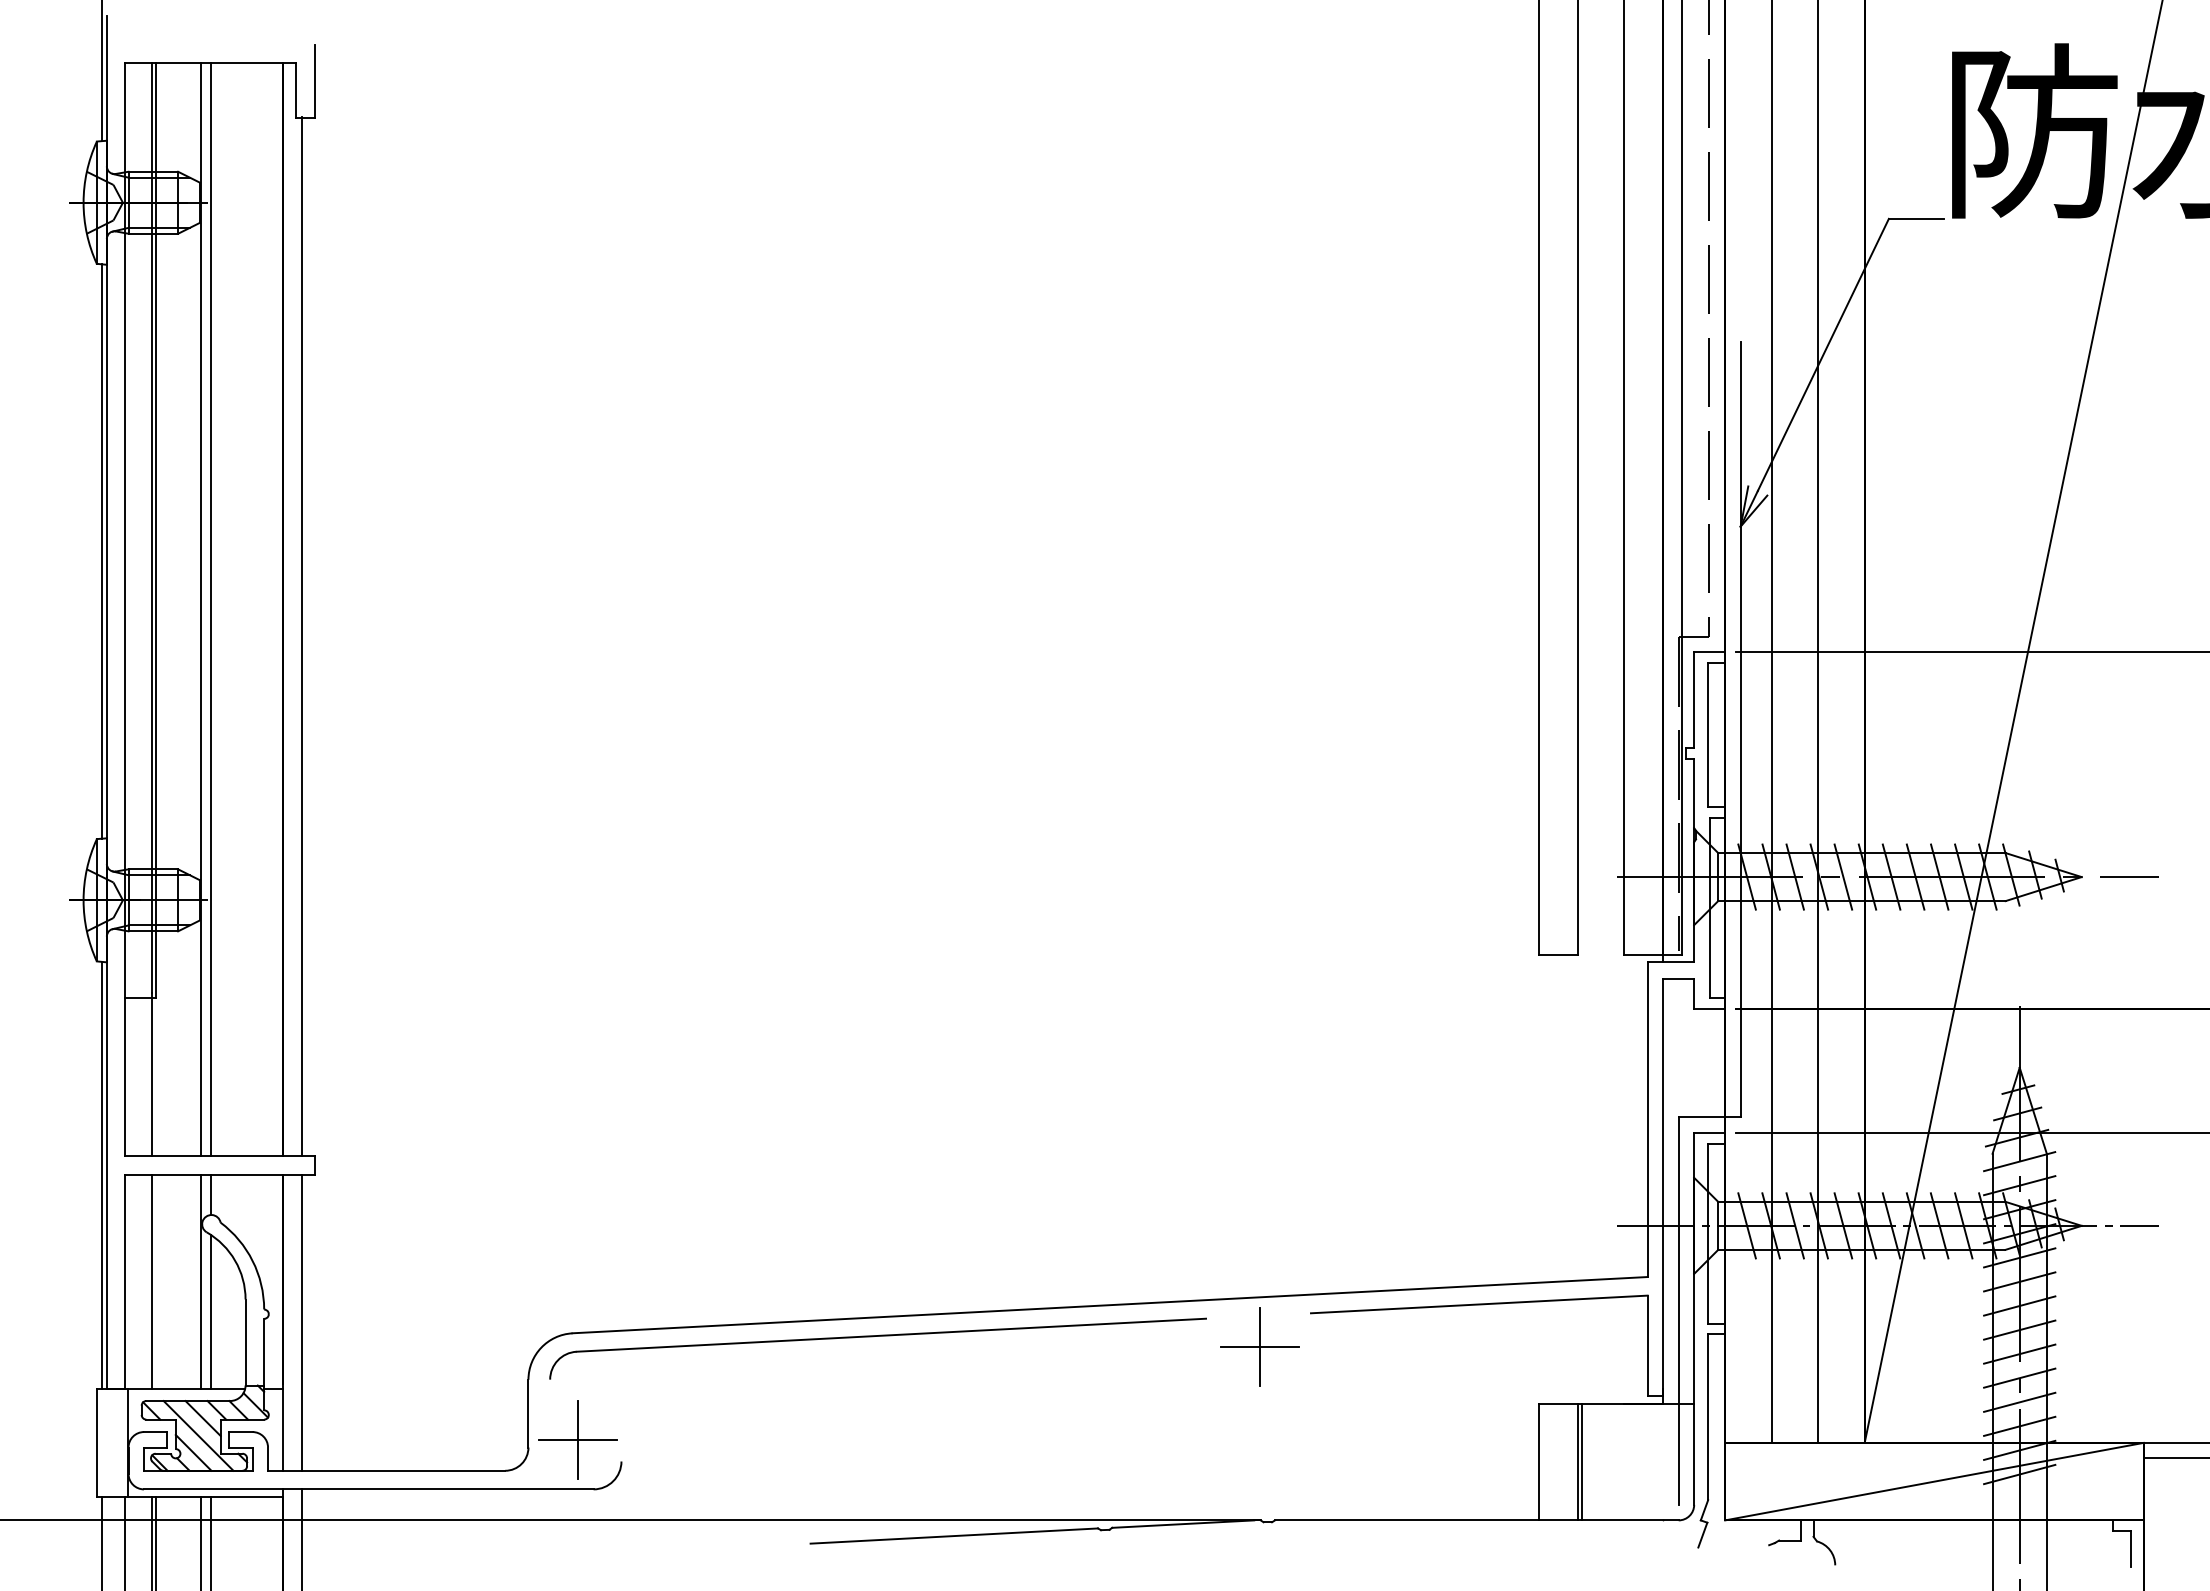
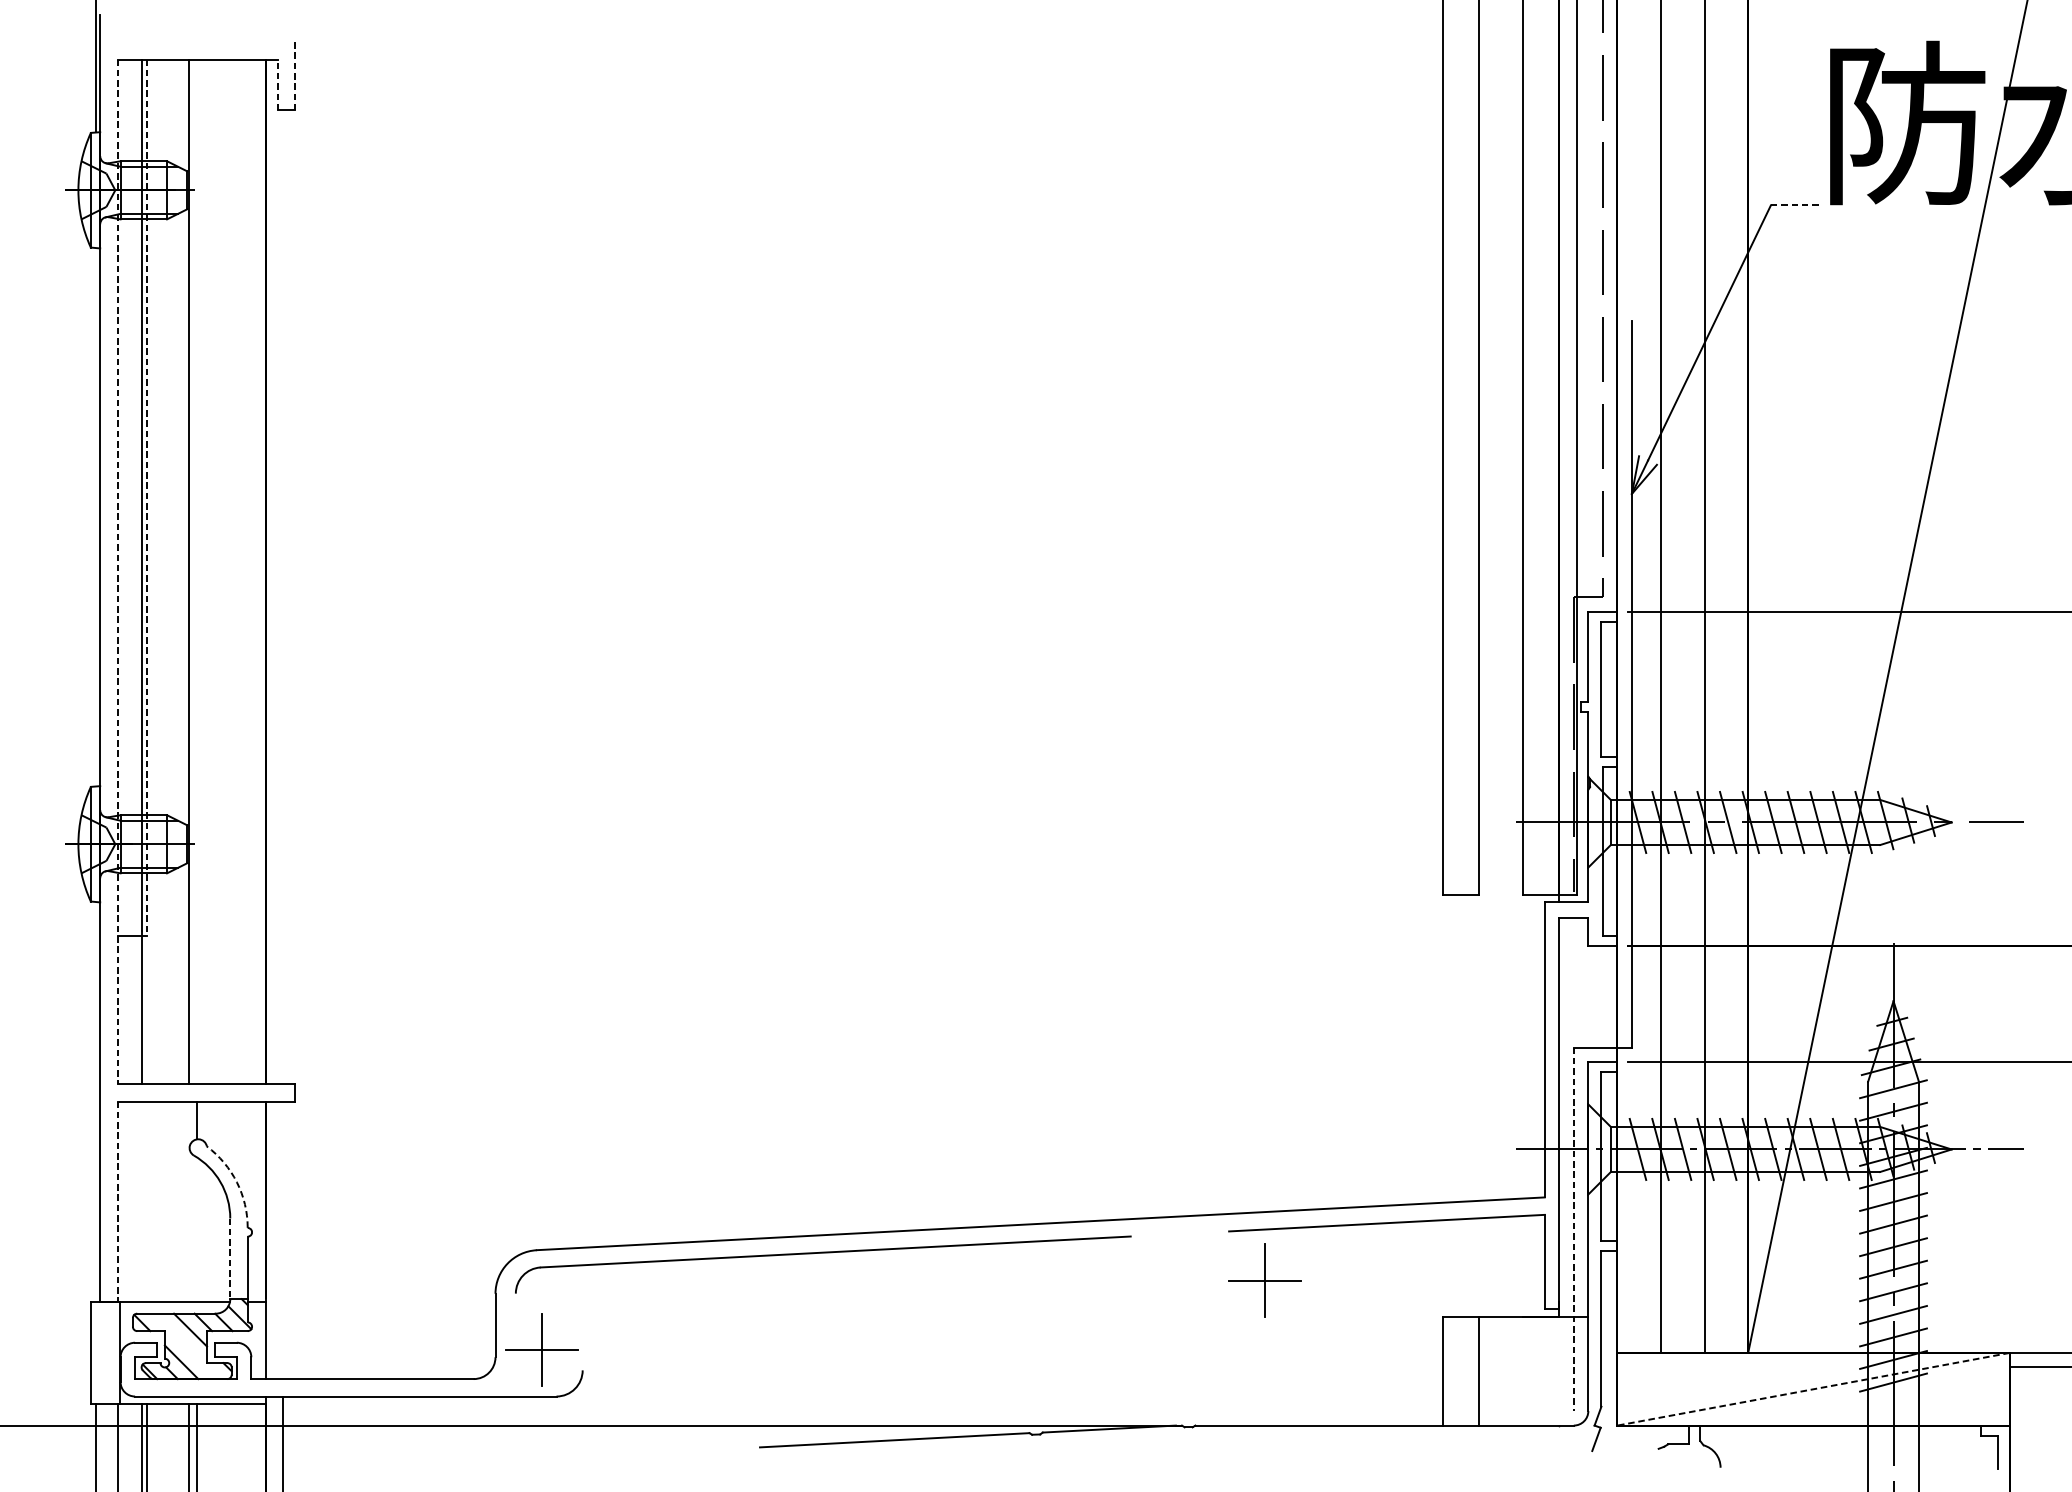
line: (314, 81) -> (294, 76), solid -> dashed
line: (295, 89) -> (277, 84), solid -> dashed
line: (1916, 218) -> (1796, 205), solid -> dashed
line: (156, 531) -> (146, 498), solid -> dashed
line: (102, 551) -> (96, 517), removed
line: (210, 609) -> (197, 571), removed
line: (125, 610) -> (117, 572), solid -> dashed
line: (301, 636) -> (282, 596), removed
line: (102, 1174) -> (96, 1101), removed
arc: (252, 1260) -> (236, 1181), solid -> dashed
line: (125, 1281) -> (117, 1201), solid -> dashed
line: (151, 1281) -> (142, 1201), removed
line: (201, 1281) -> (188, 1201), removed
line: (1678, 1310) -> (1573, 1228), solid -> dashed
line: (210, 1311) -> (197, 1229), removed
line: (301, 1322) -> (282, 1240), removed
line: (245, 1343) -> (230, 1259), solid -> dashed
part: (1259, 1346) -> (1264, 1280), moved
line: (198, 1435) -> (186, 1346), removed
line: (1582, 1462) -> (1483, 1371), removed
line: (1934, 1481) -> (1813, 1389), solid -> dashed

